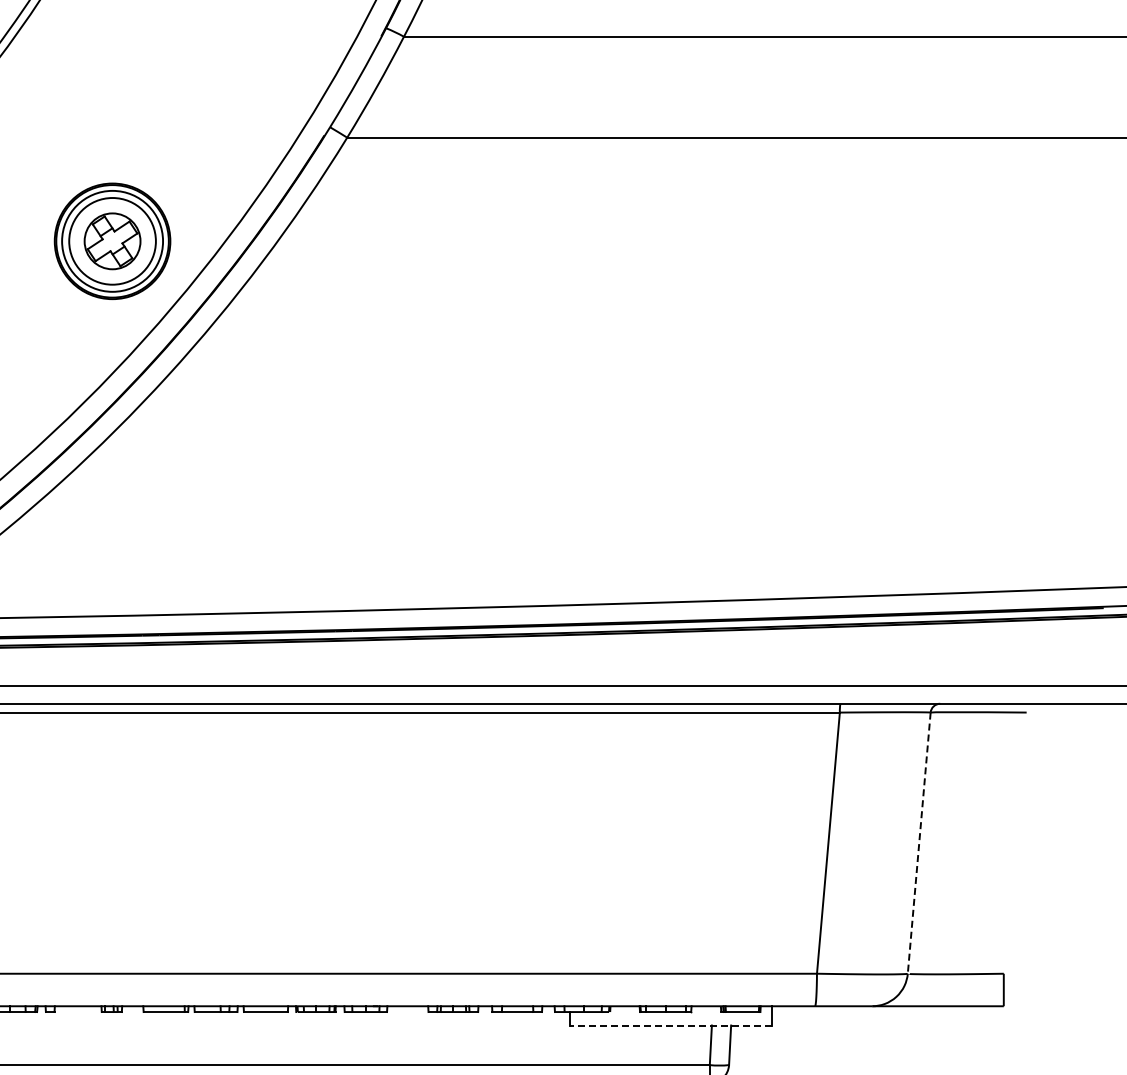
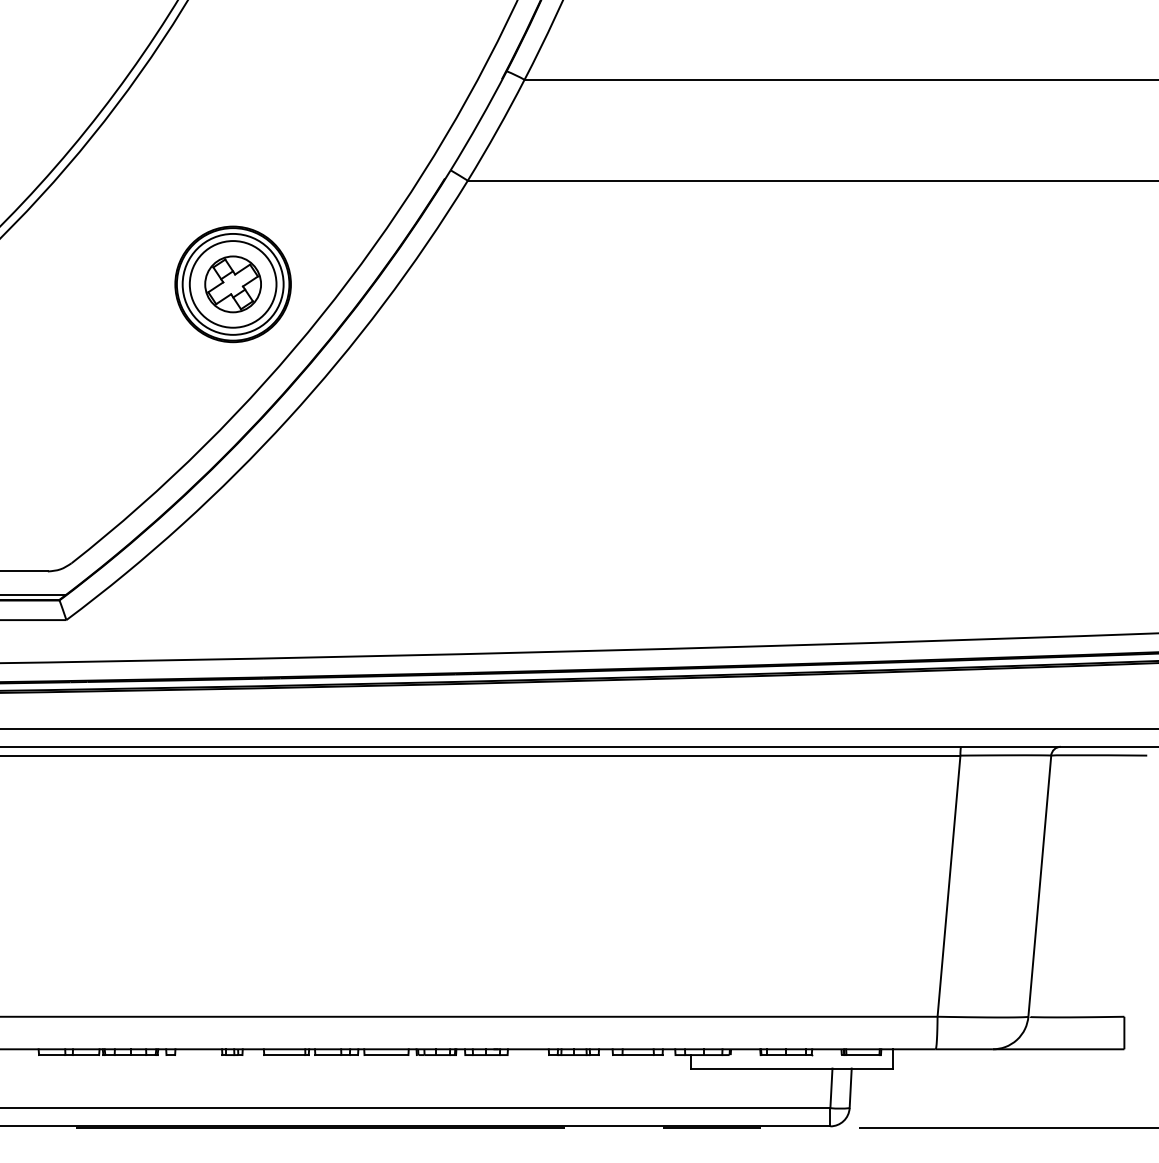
line: (918, 843) -> (1039, 886), dashed -> solid
line: (670, 1025) -> (791, 1068), dashed -> solid

